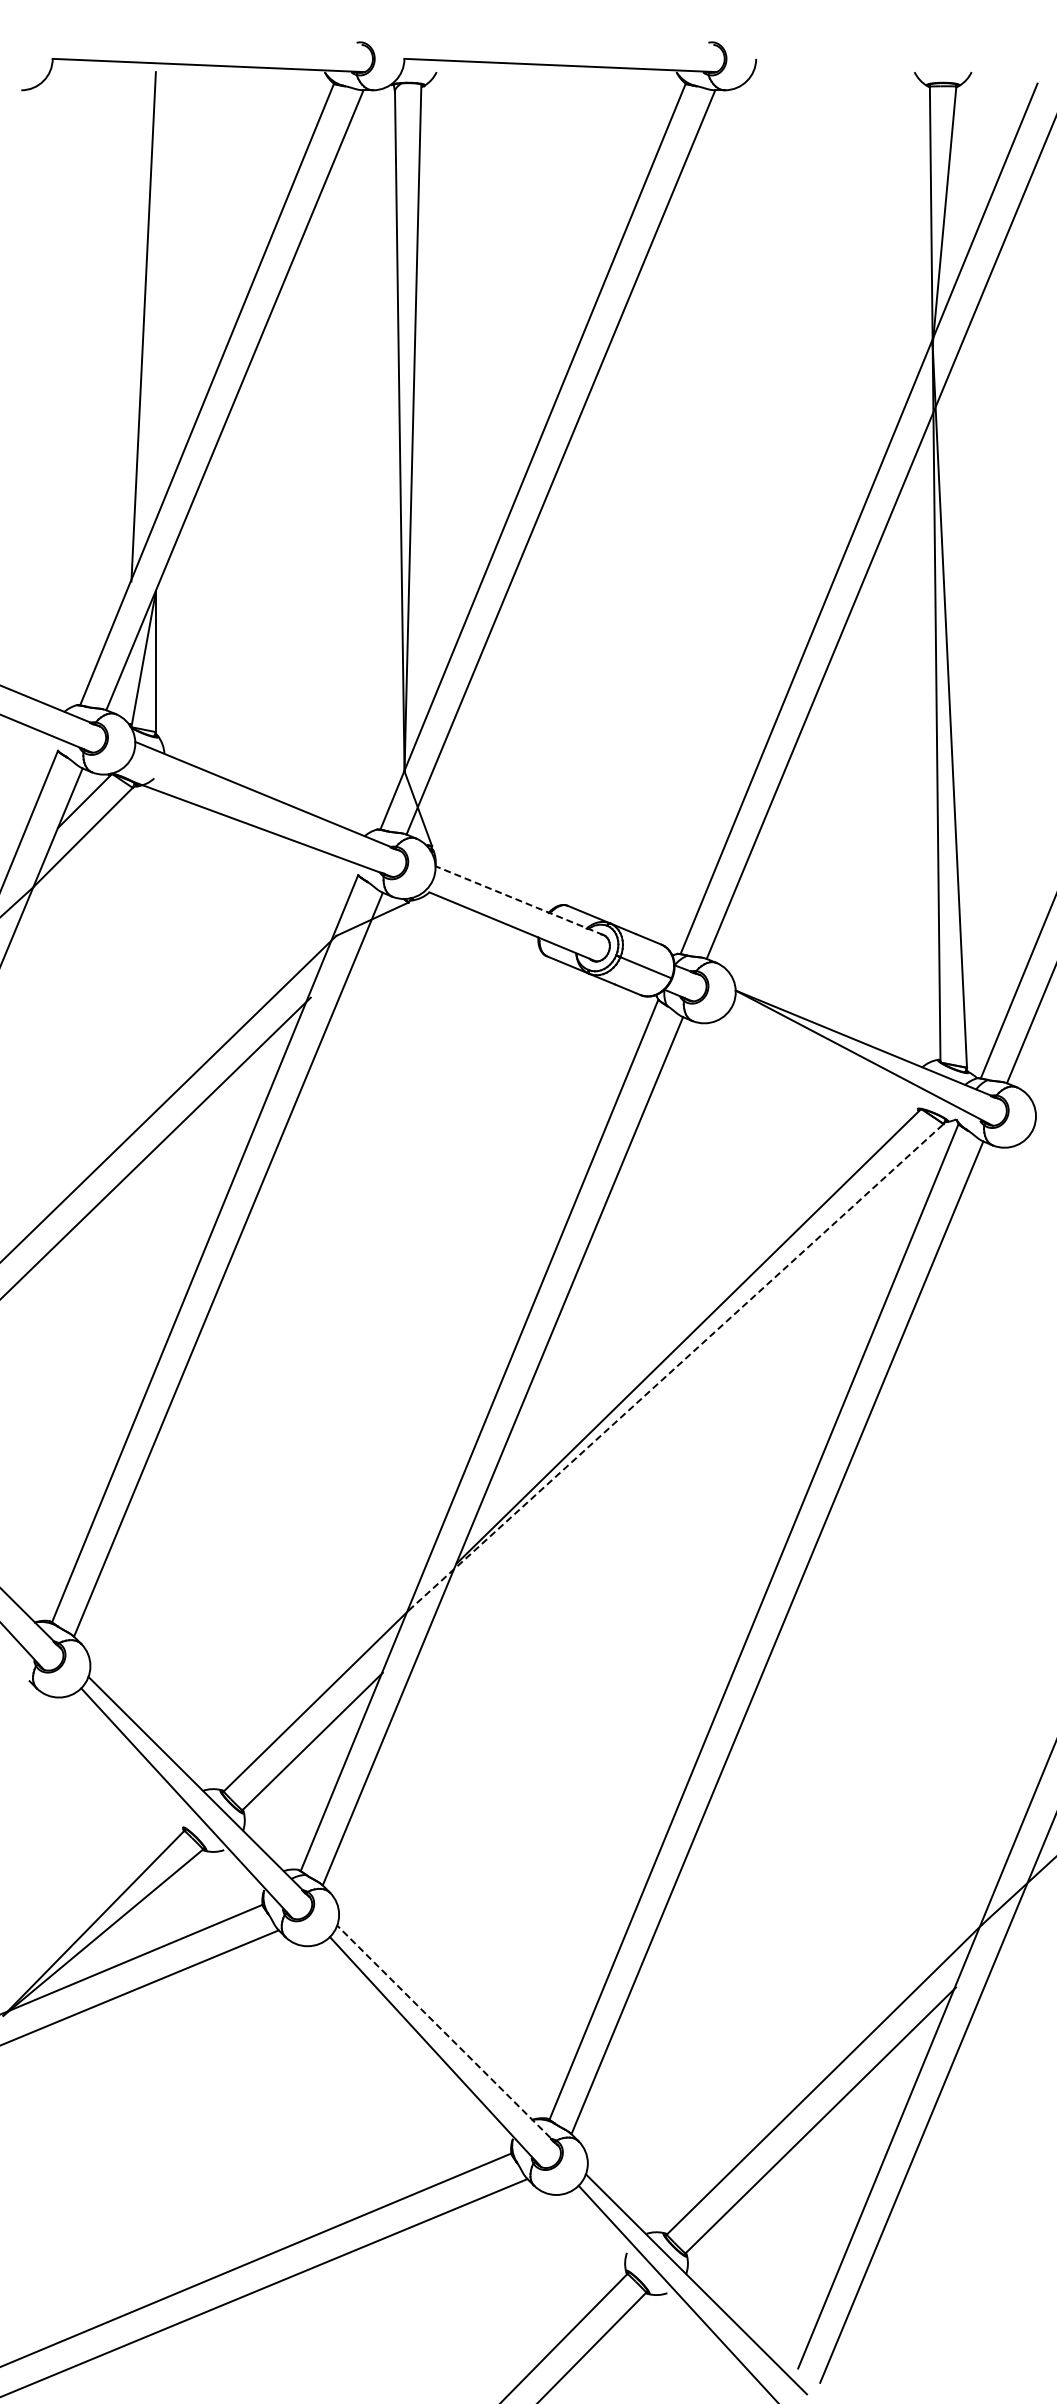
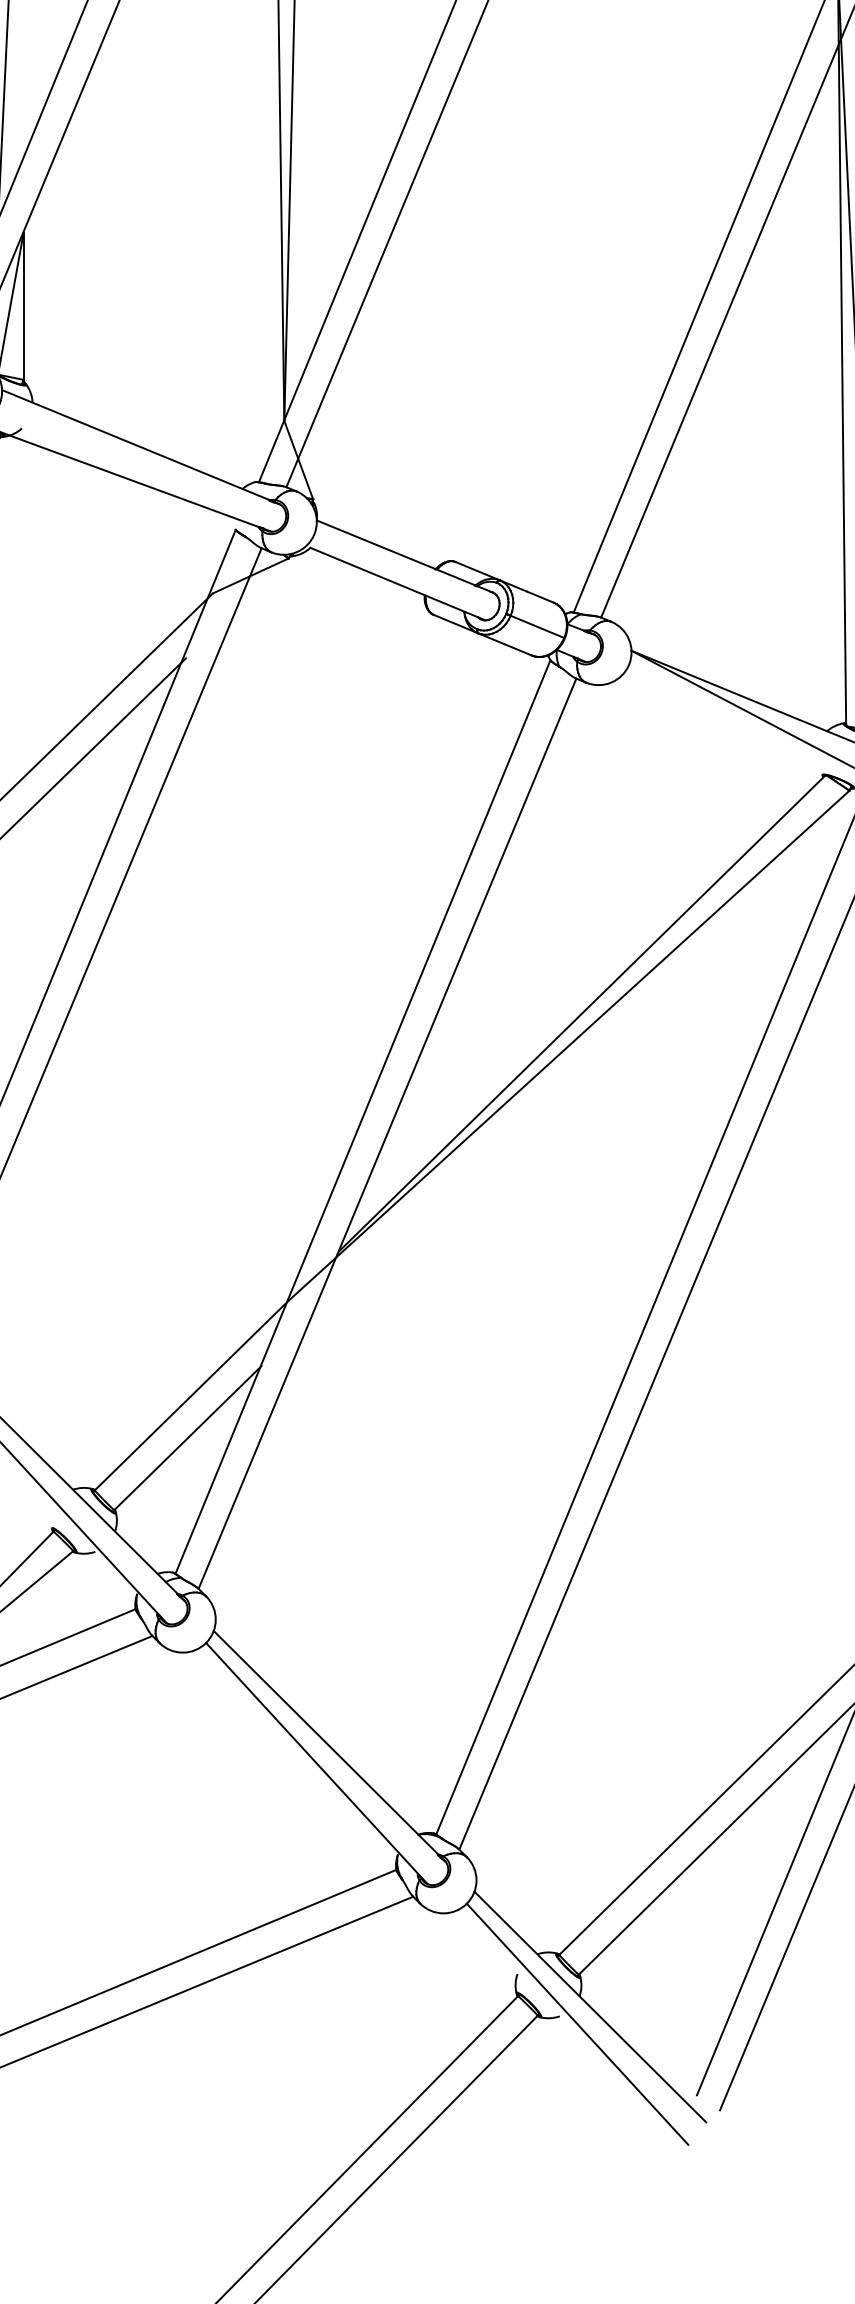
line: (519, 900) -> (404, 556), dashed -> solid
line: (676, 1367) -> (569, 1045), dashed -> solid
line: (447, 2035) -> (329, 1746), dashed -> solid

